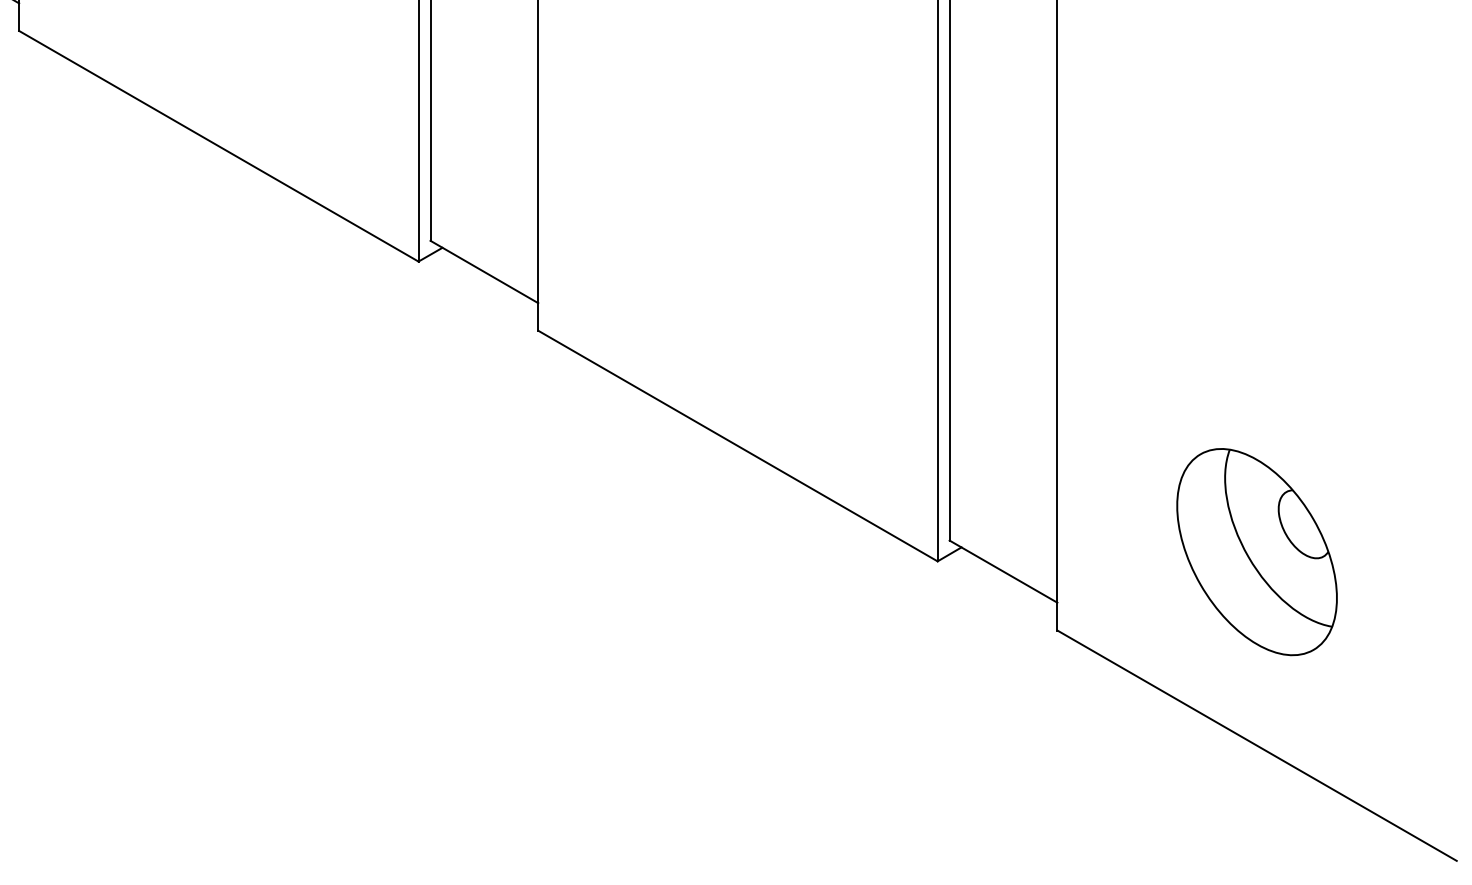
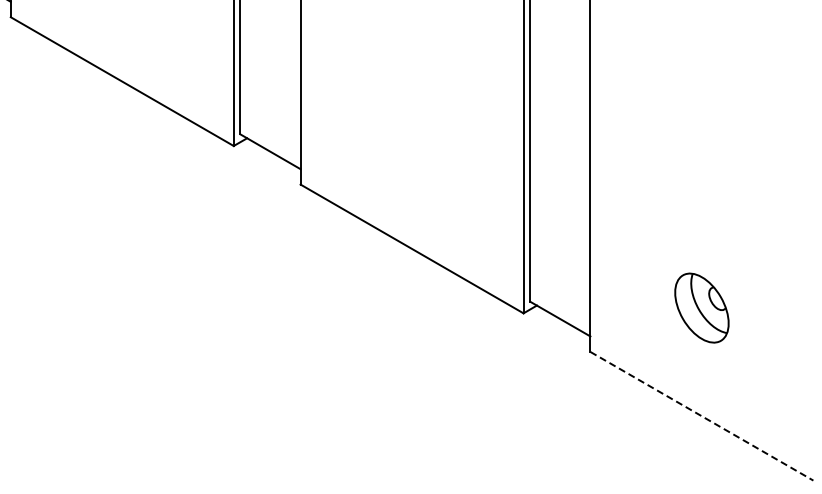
part: (1256, 550) -> (701, 307), size x0.6
line: (1256, 746) -> (701, 416), solid -> dashed

